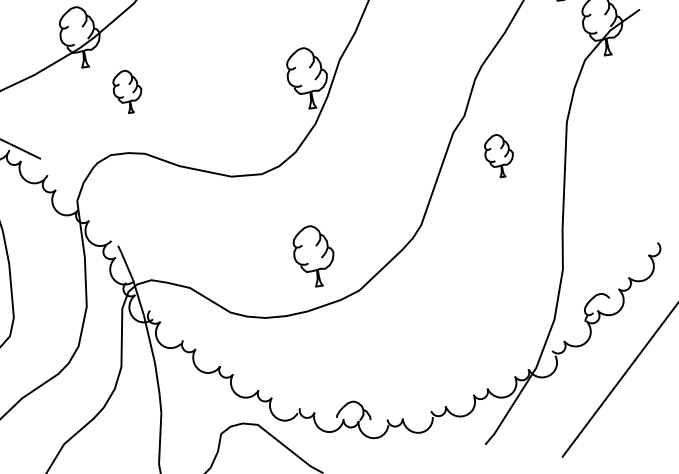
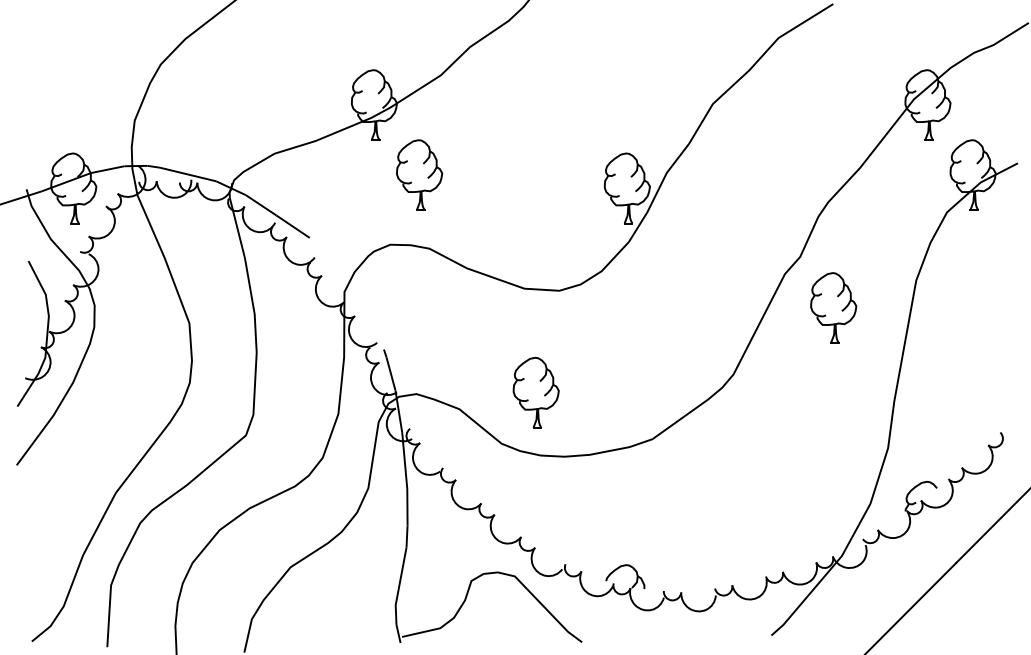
part: (127, 91) -> (419, 174), size x1.43
part: (499, 155) -> (833, 307), size x1.43
part: (313, 256) -> (535, 392), moved

